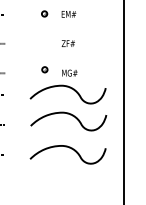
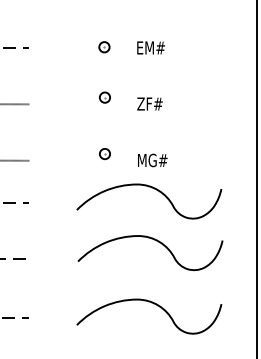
part: (44, 39) -> (104, 96), added

